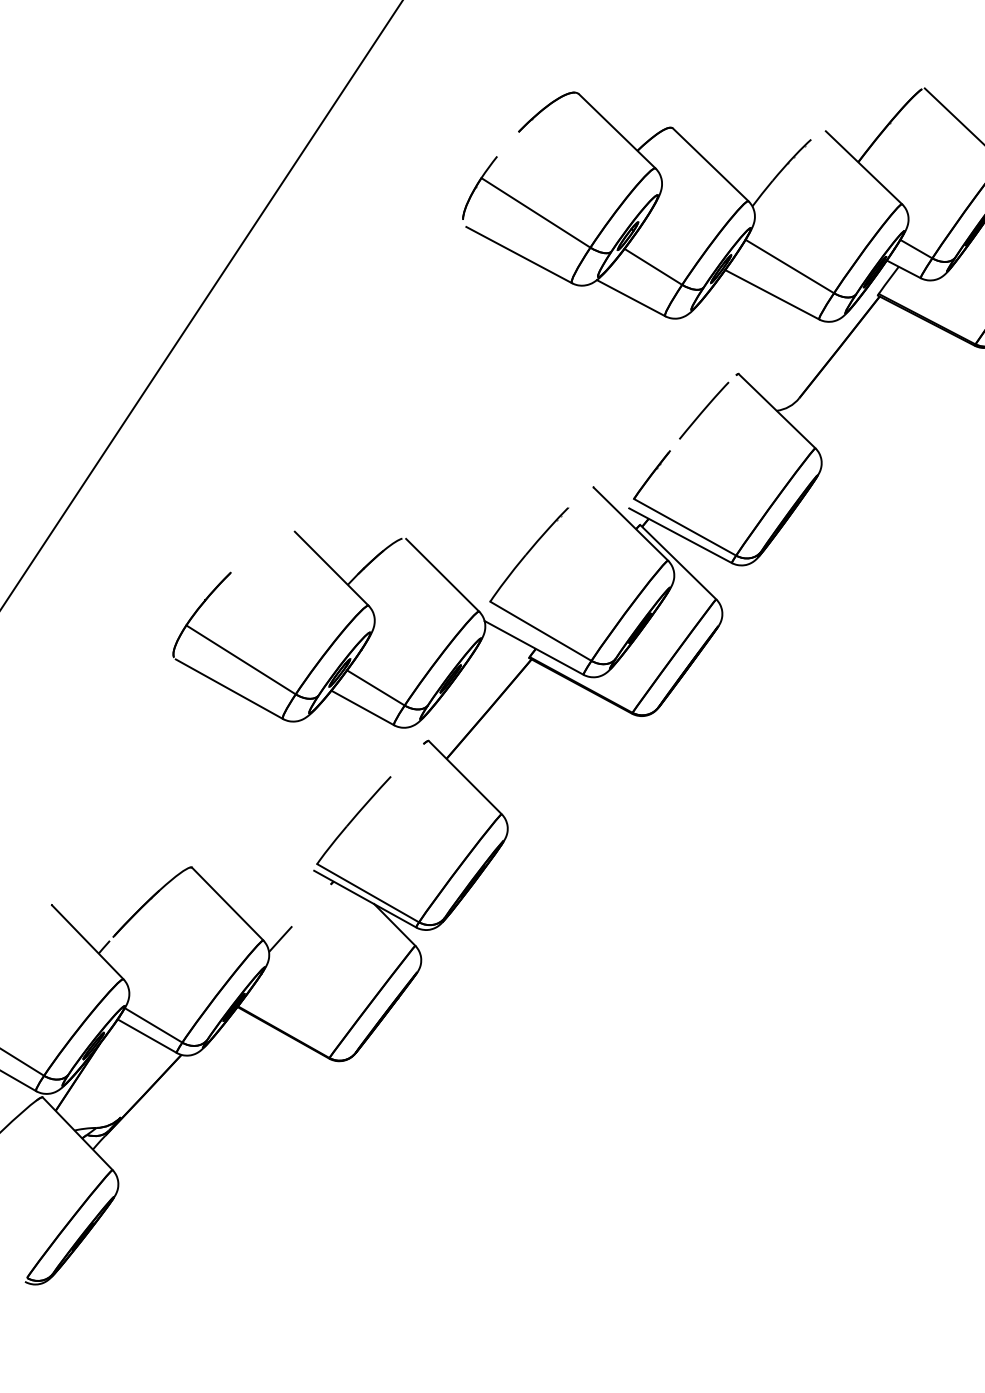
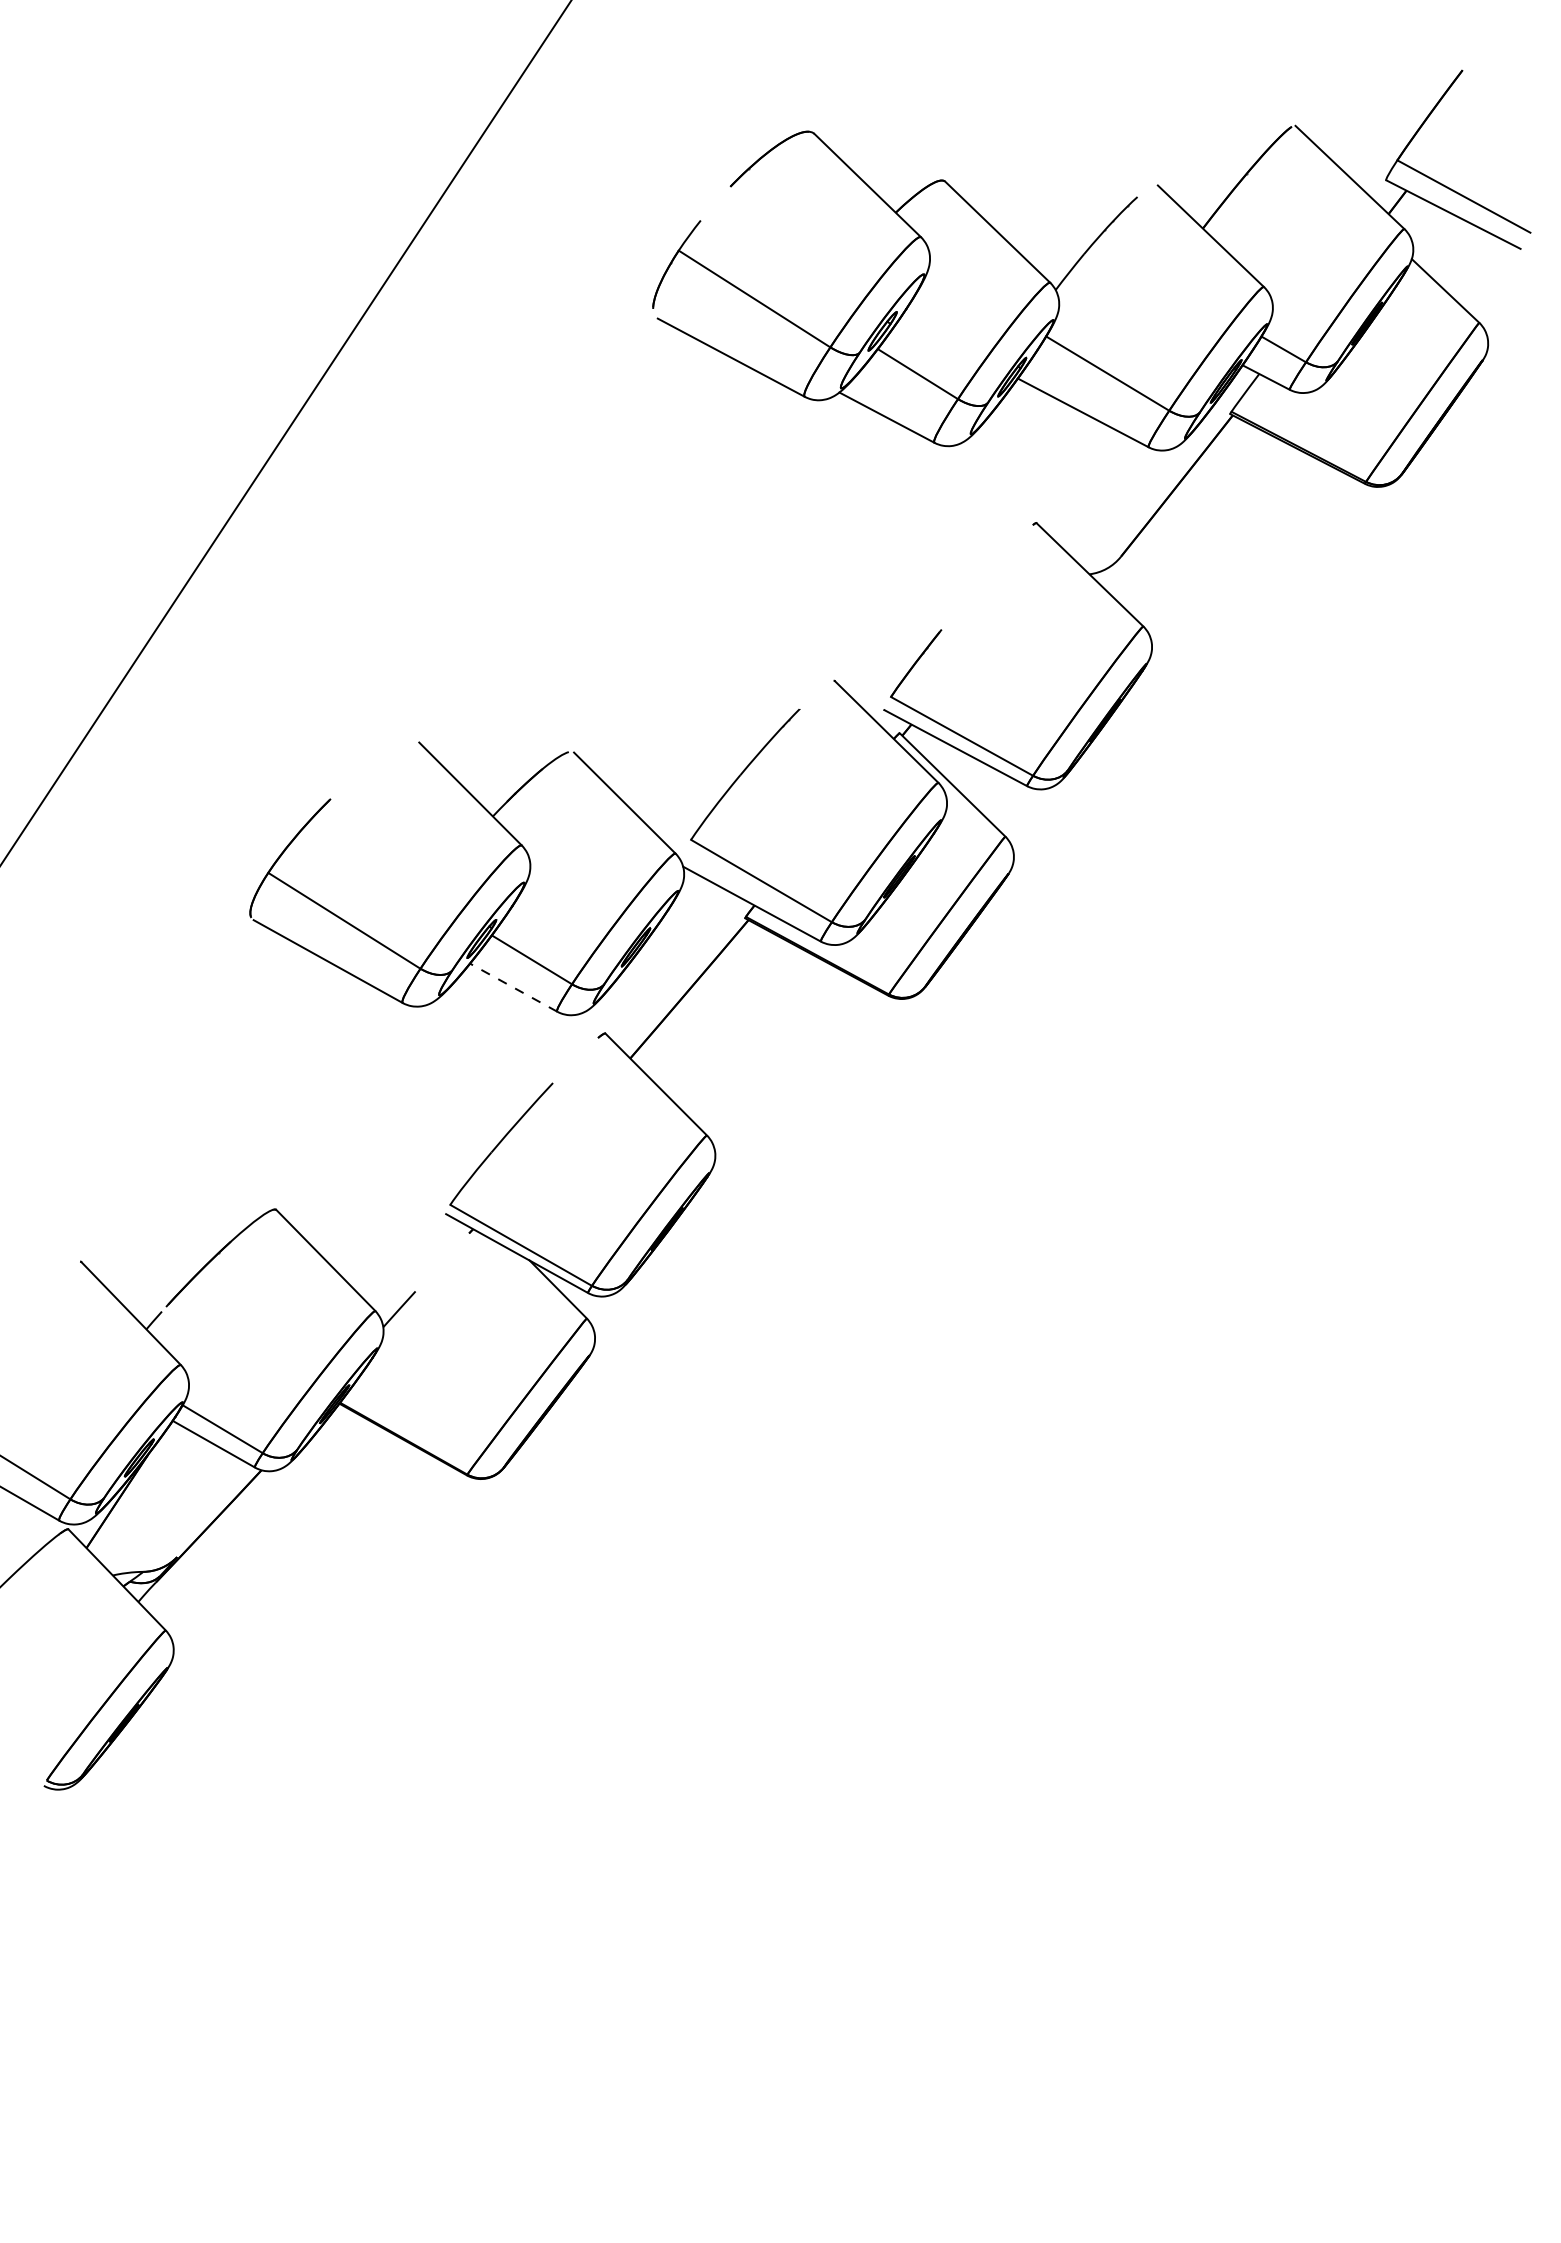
line: (704, 410) -> (988, 574), removed
line: (362, 707) -> (513, 987), solid -> dashed

